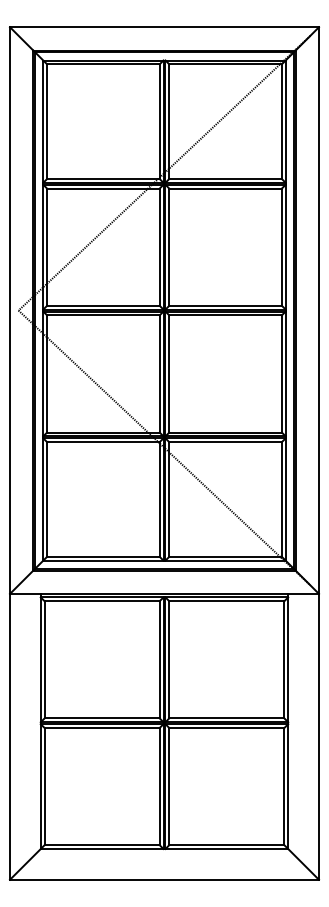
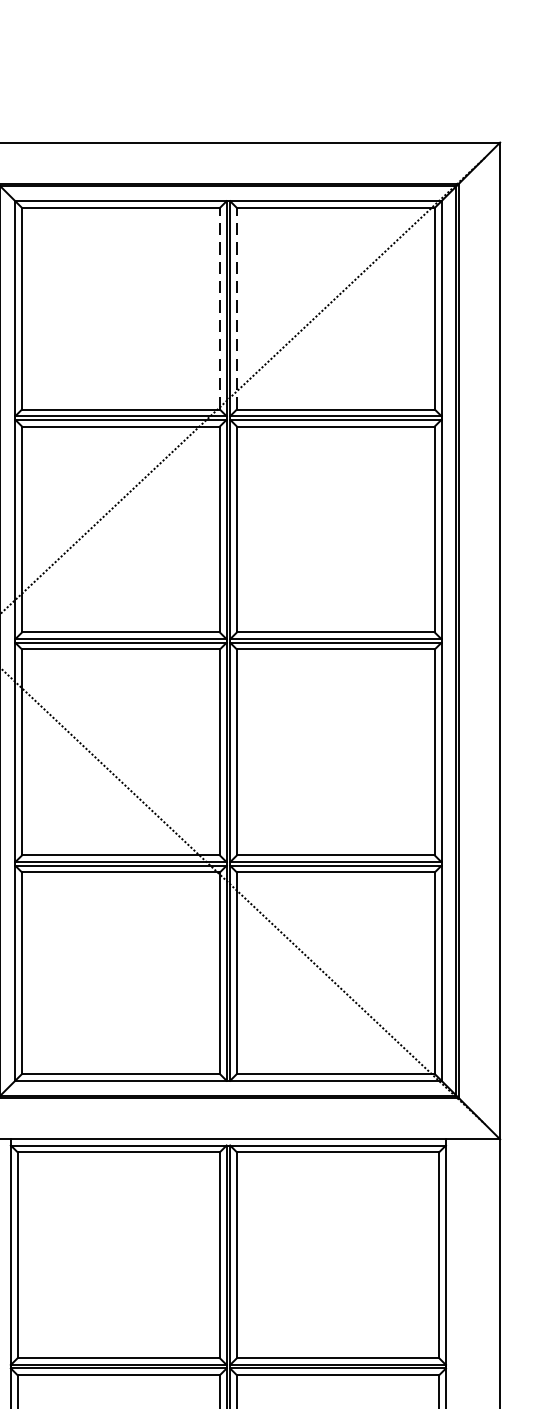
line: (159, 121) -> (219, 308), solid -> dashed
line: (169, 121) -> (237, 308), solid -> dashed

